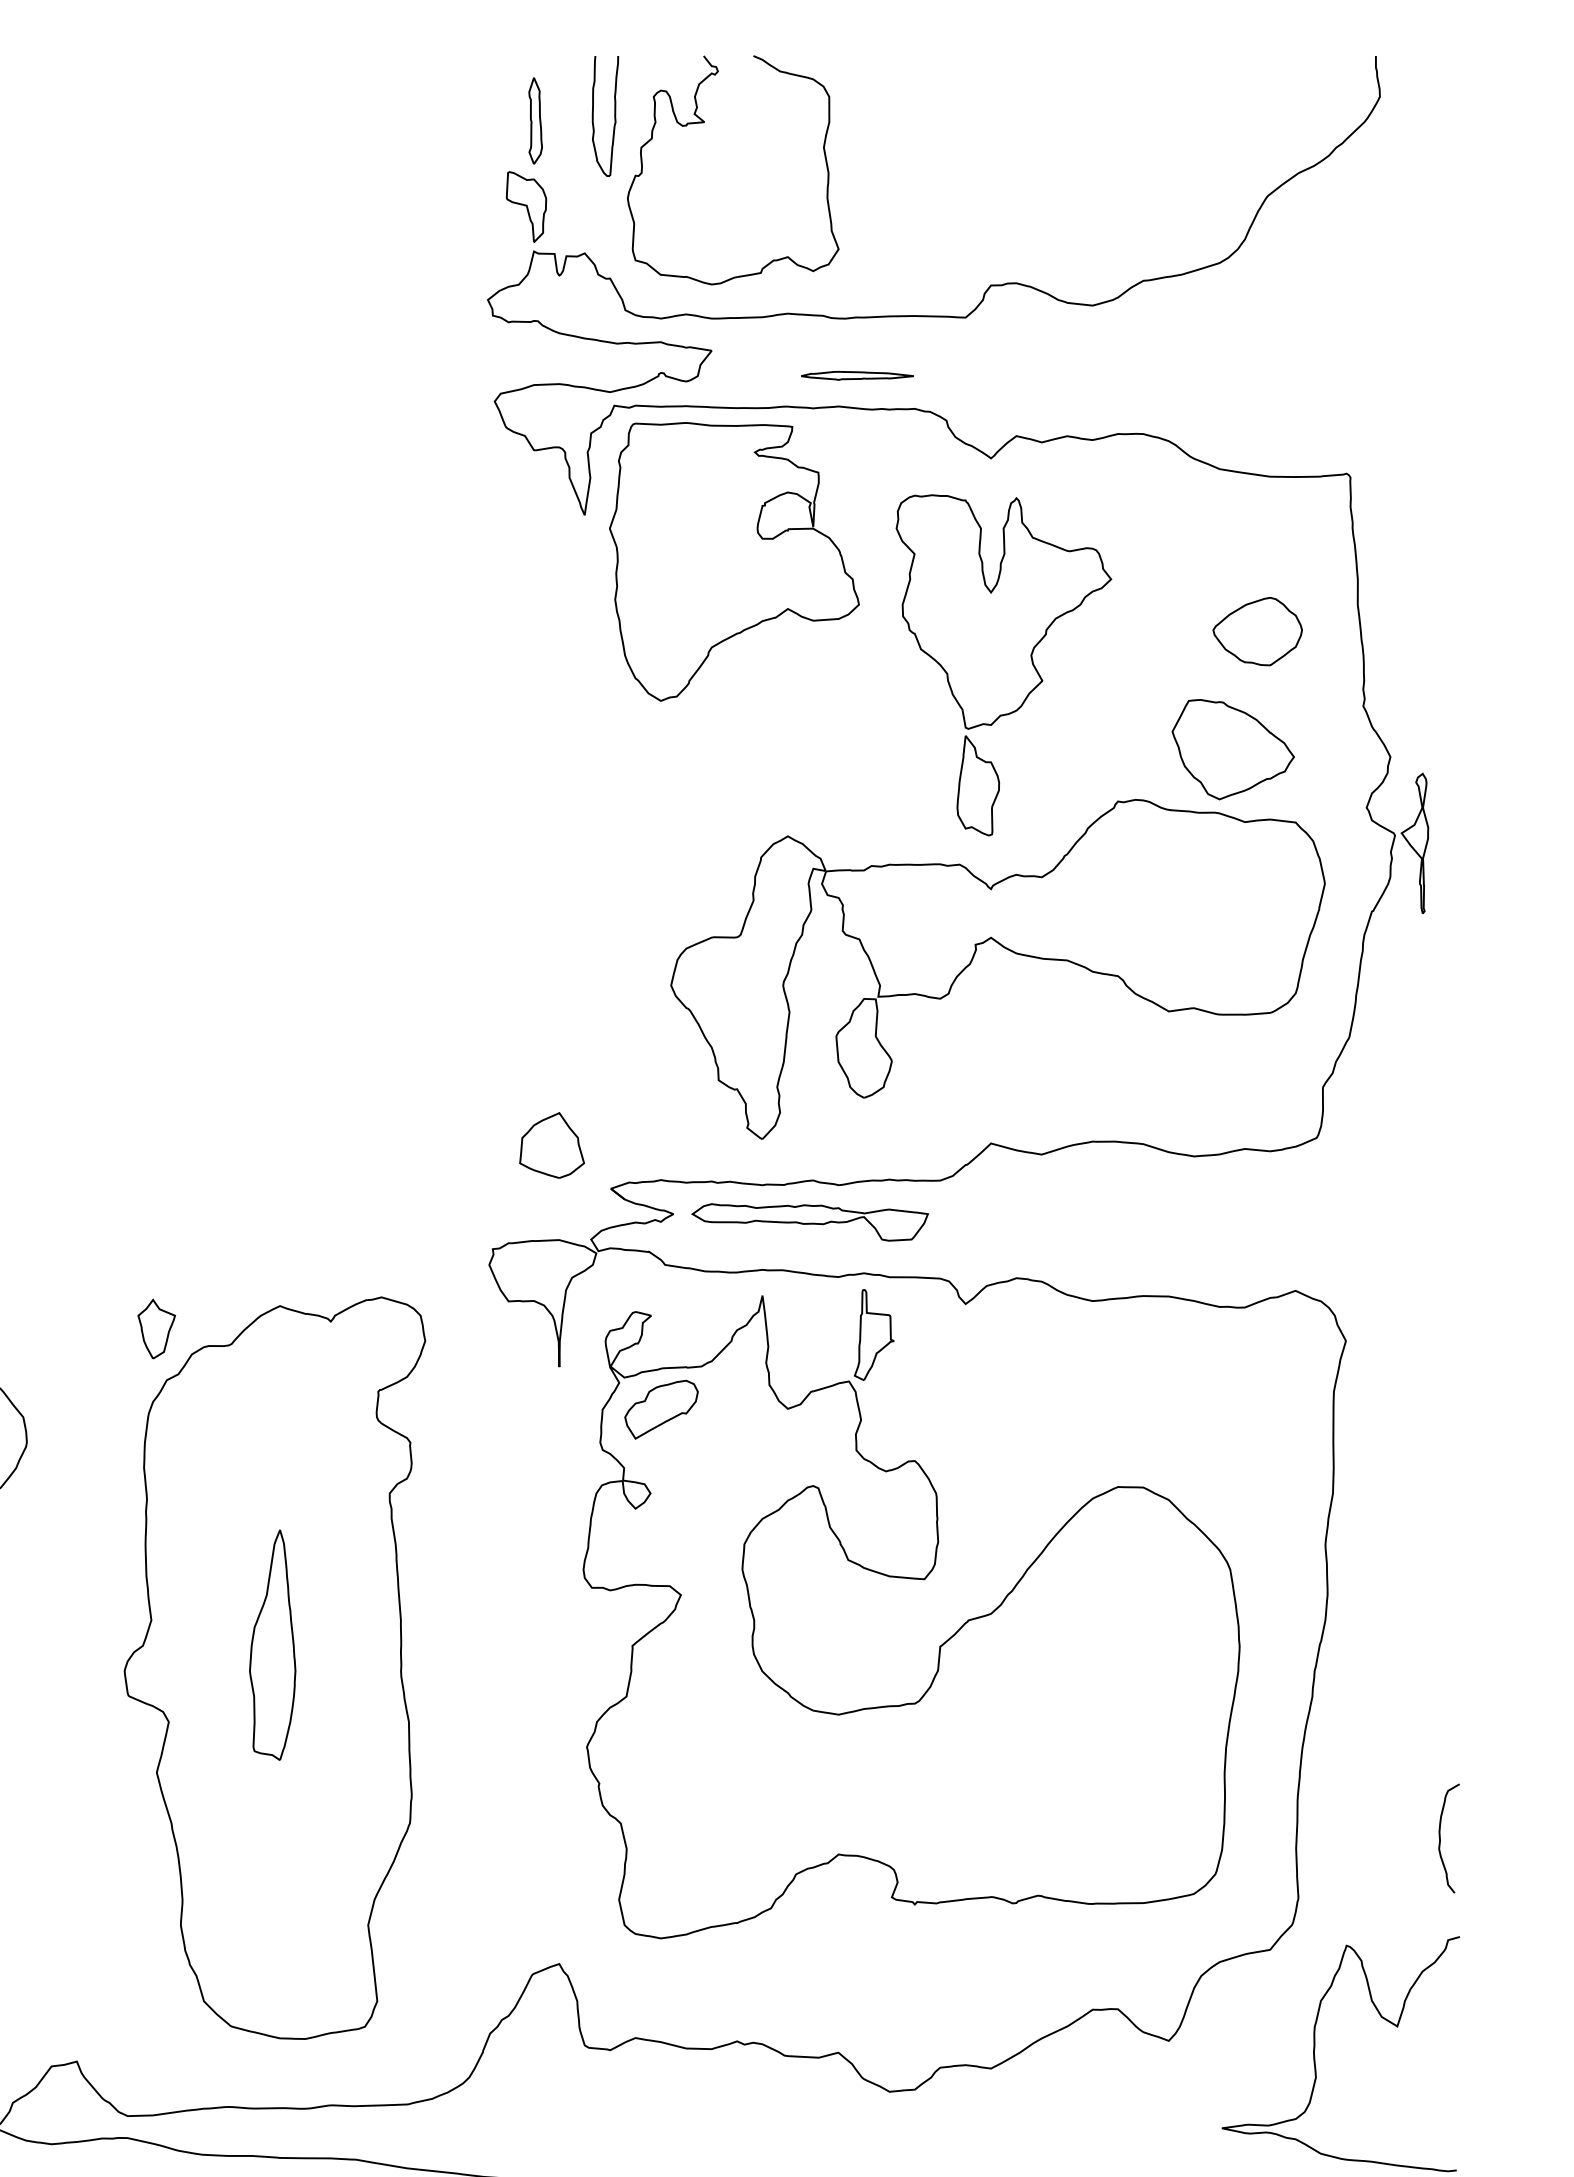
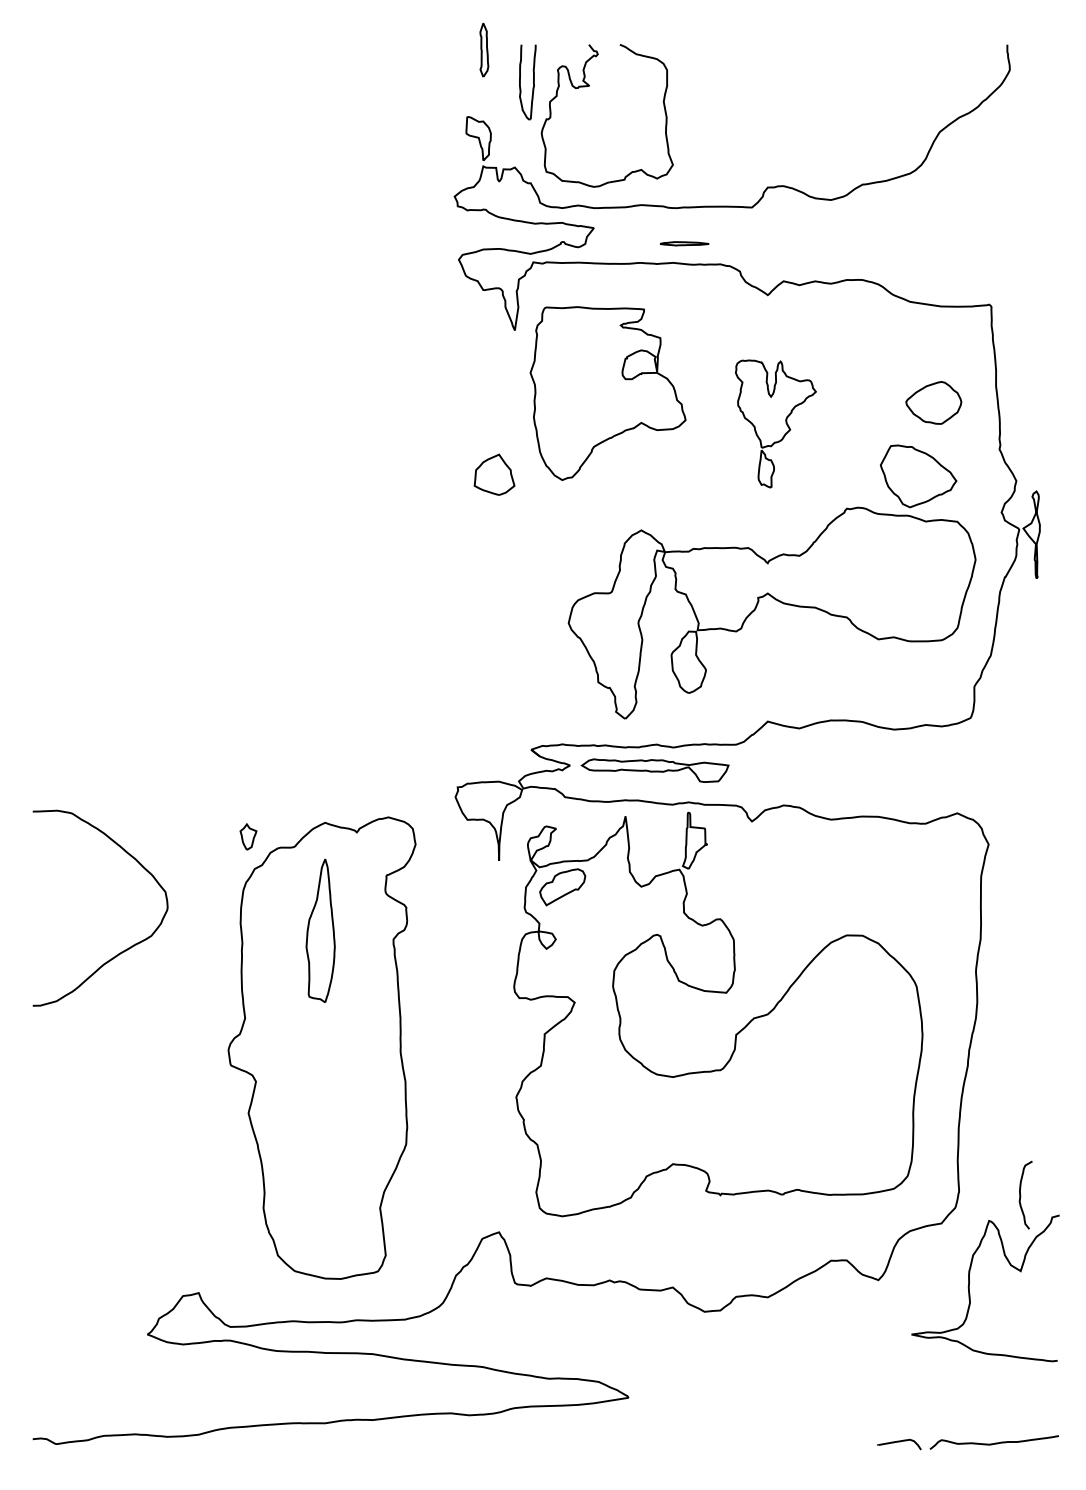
part: (535, 121) -> (484, 50), moved
part: (857, 375) -> (684, 243), size x0.7
part: (733, 561) -> (607, 393), moved
part: (1003, 664) -> (775, 423), size x0.6
part: (551, 1144) -> (494, 474), moved
part: (156, 1328) -> (248, 836), size x0.7
part: (272, 1644) -> (320, 930), moved
curve: (1442, 1839) -> (1021, 1195), moved

